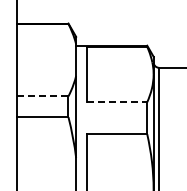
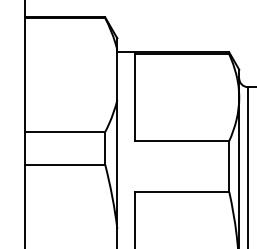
line: (42, 96) -> (64, 132), dashed -> solid
line: (117, 102) -> (182, 141), dashed -> solid

